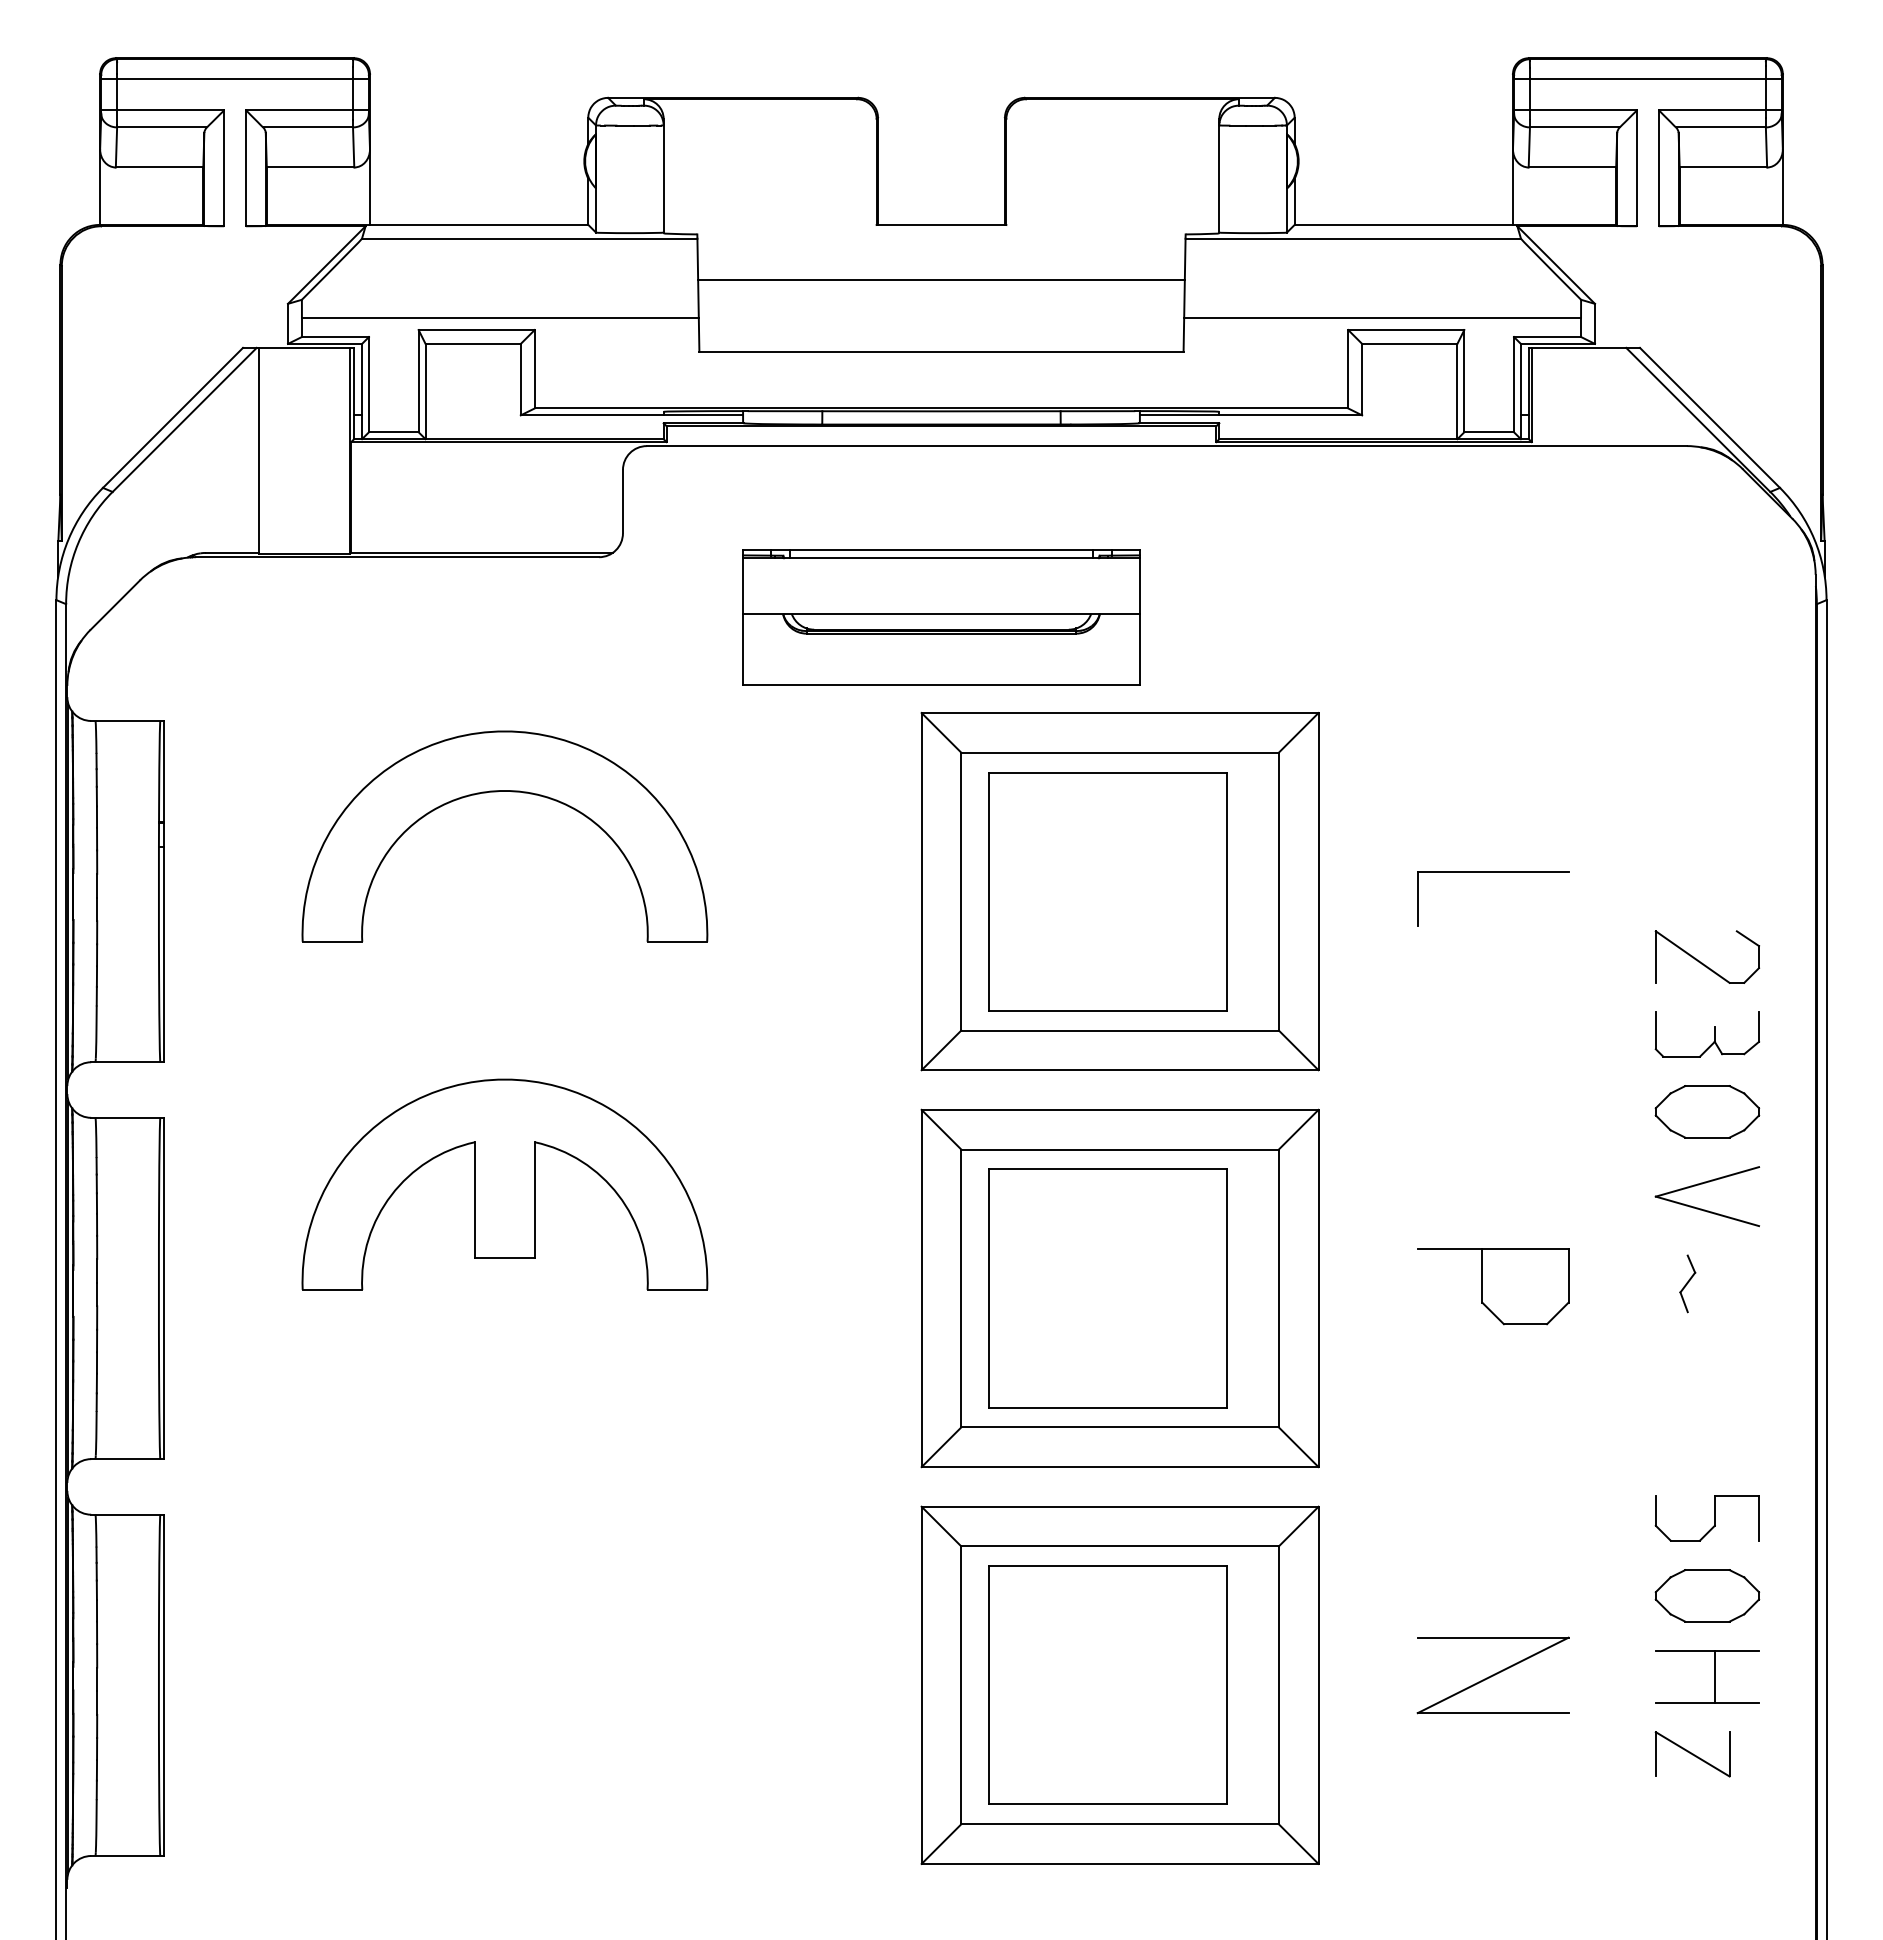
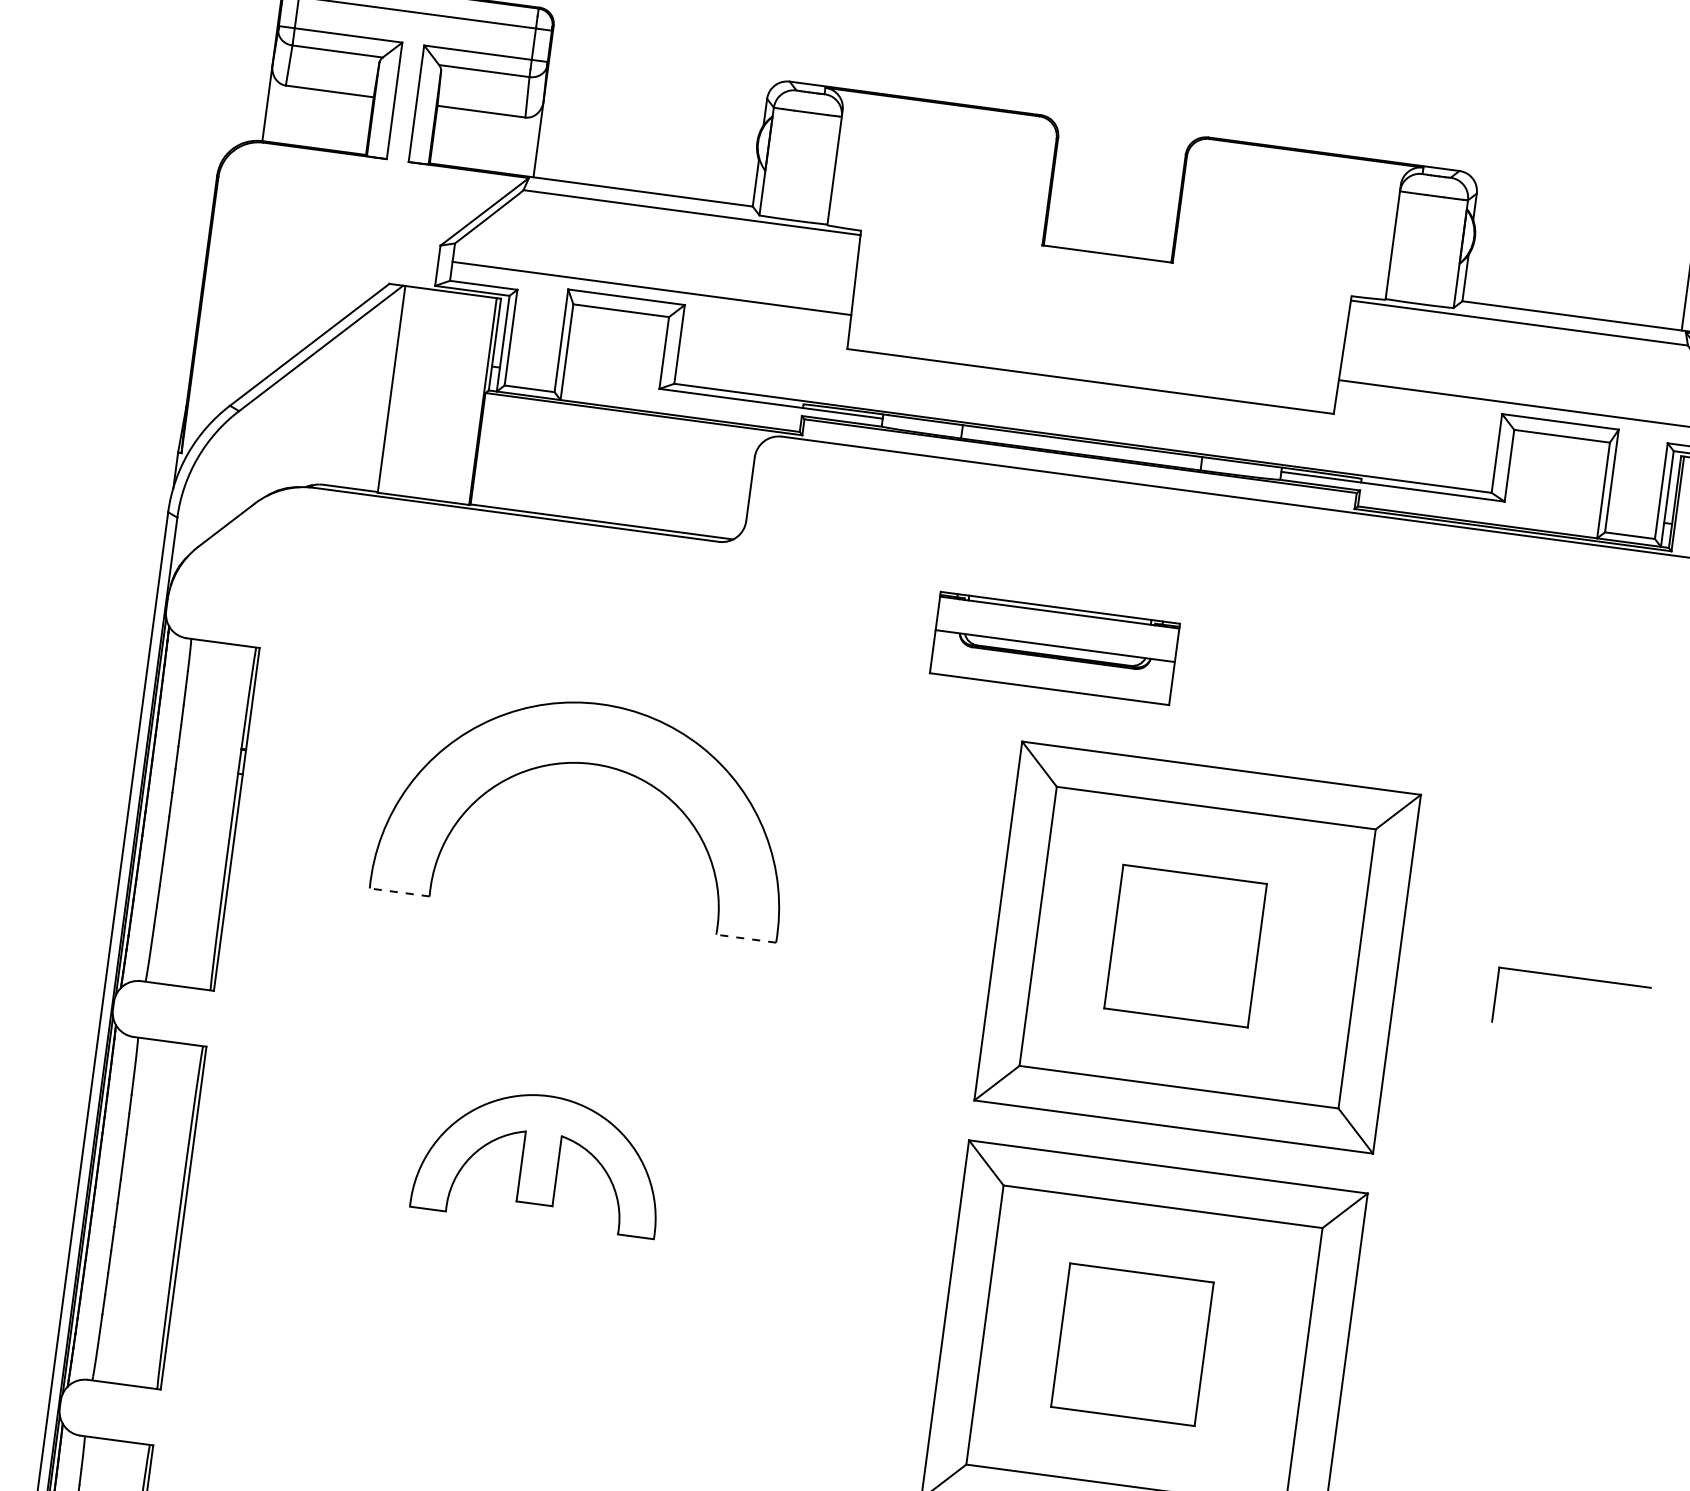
line: (941, 280) -> (1100, 309), removed
part: (941, 617) -> (1054, 648), size x0.6
part: (1107, 891) -> (1185, 945), size x0.6
line: (332, 941) -> (399, 892), solid -> dashed
line: (677, 941) -> (746, 938), solid -> dashed
part: (504, 1184) -> (539, 1159), size x0.6
part: (1493, 1286) -> (1519, 1394), removed
part: (1107, 1288) -> (1131, 1344), size x0.6

